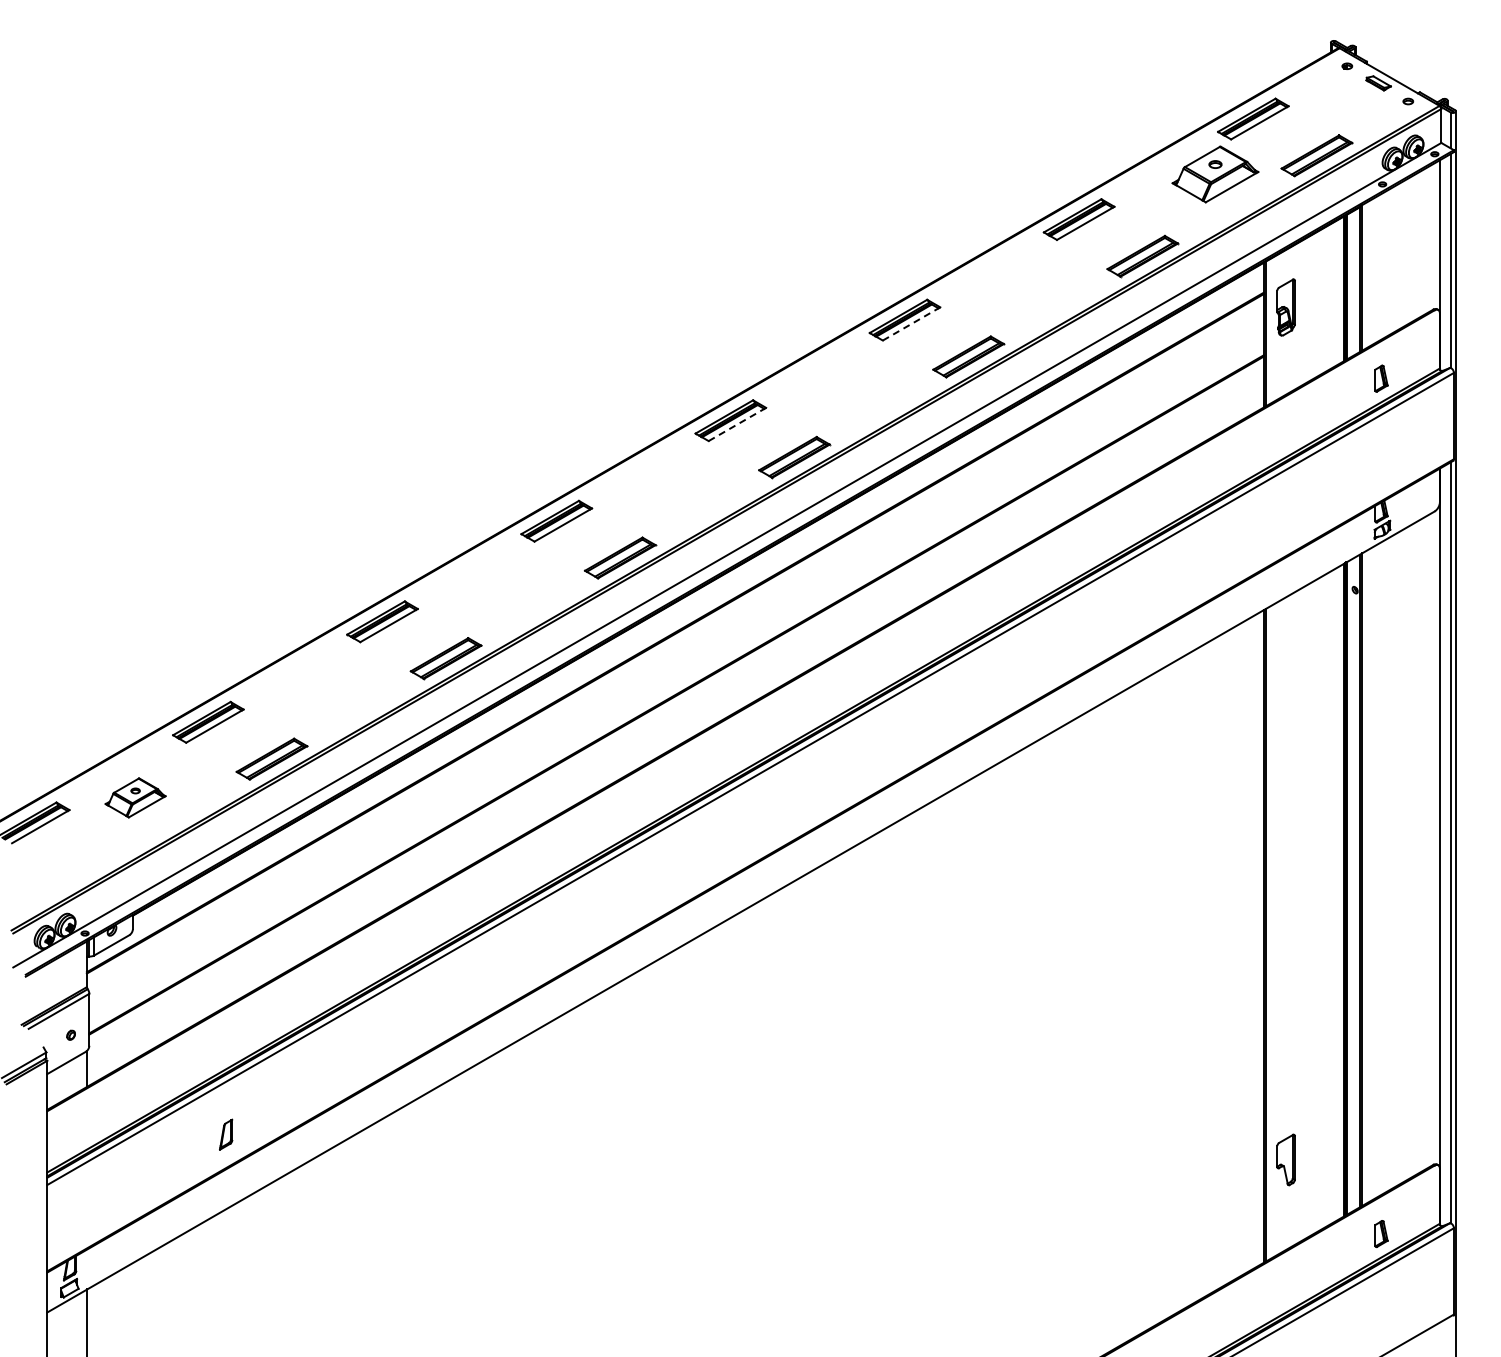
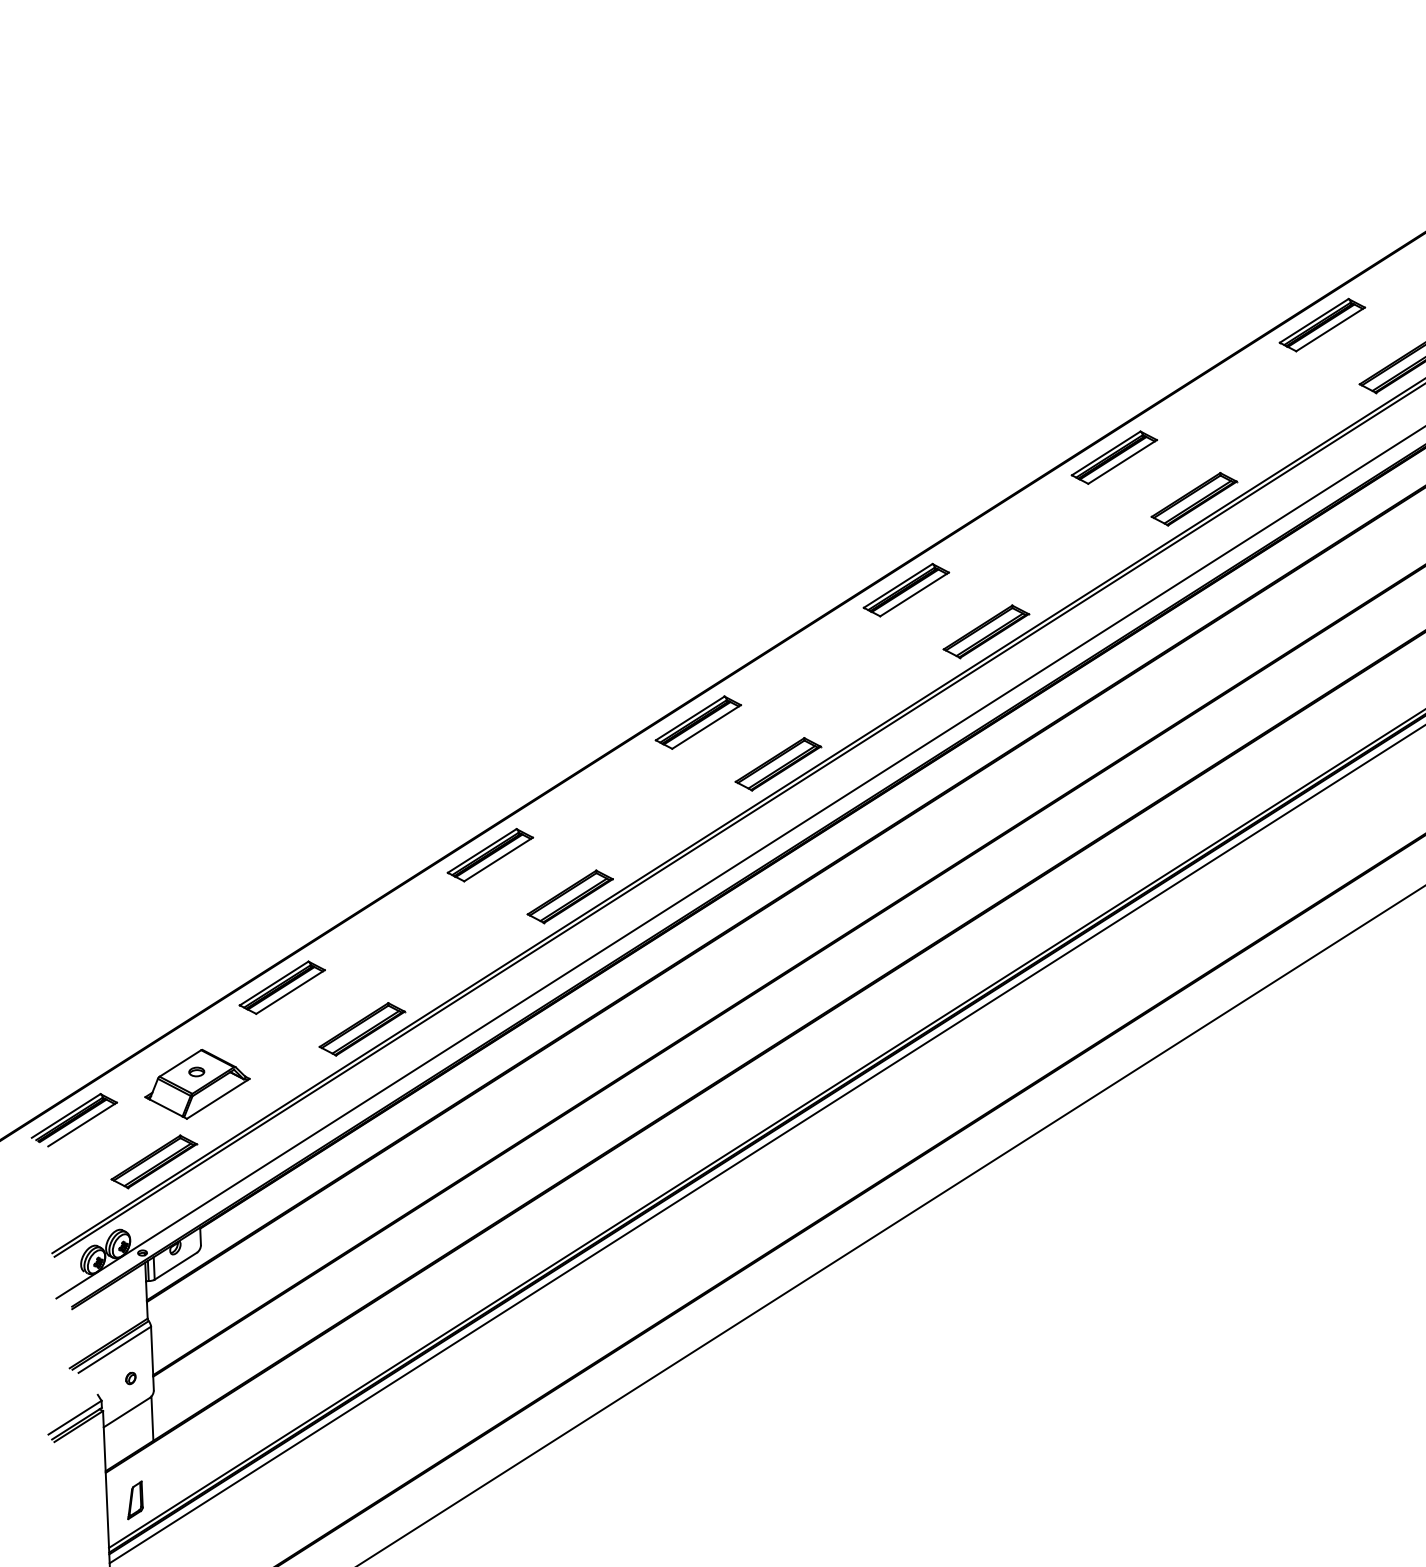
line: (912, 323) -> (1123, 461), dashed -> solid
line: (737, 424) -> (914, 594), dashed -> solid
part: (135, 797) -> (197, 1083), size x1.43
part: (97, 859) -> (153, 1161), added
part: (226, 1134) -> (135, 1500), moved

